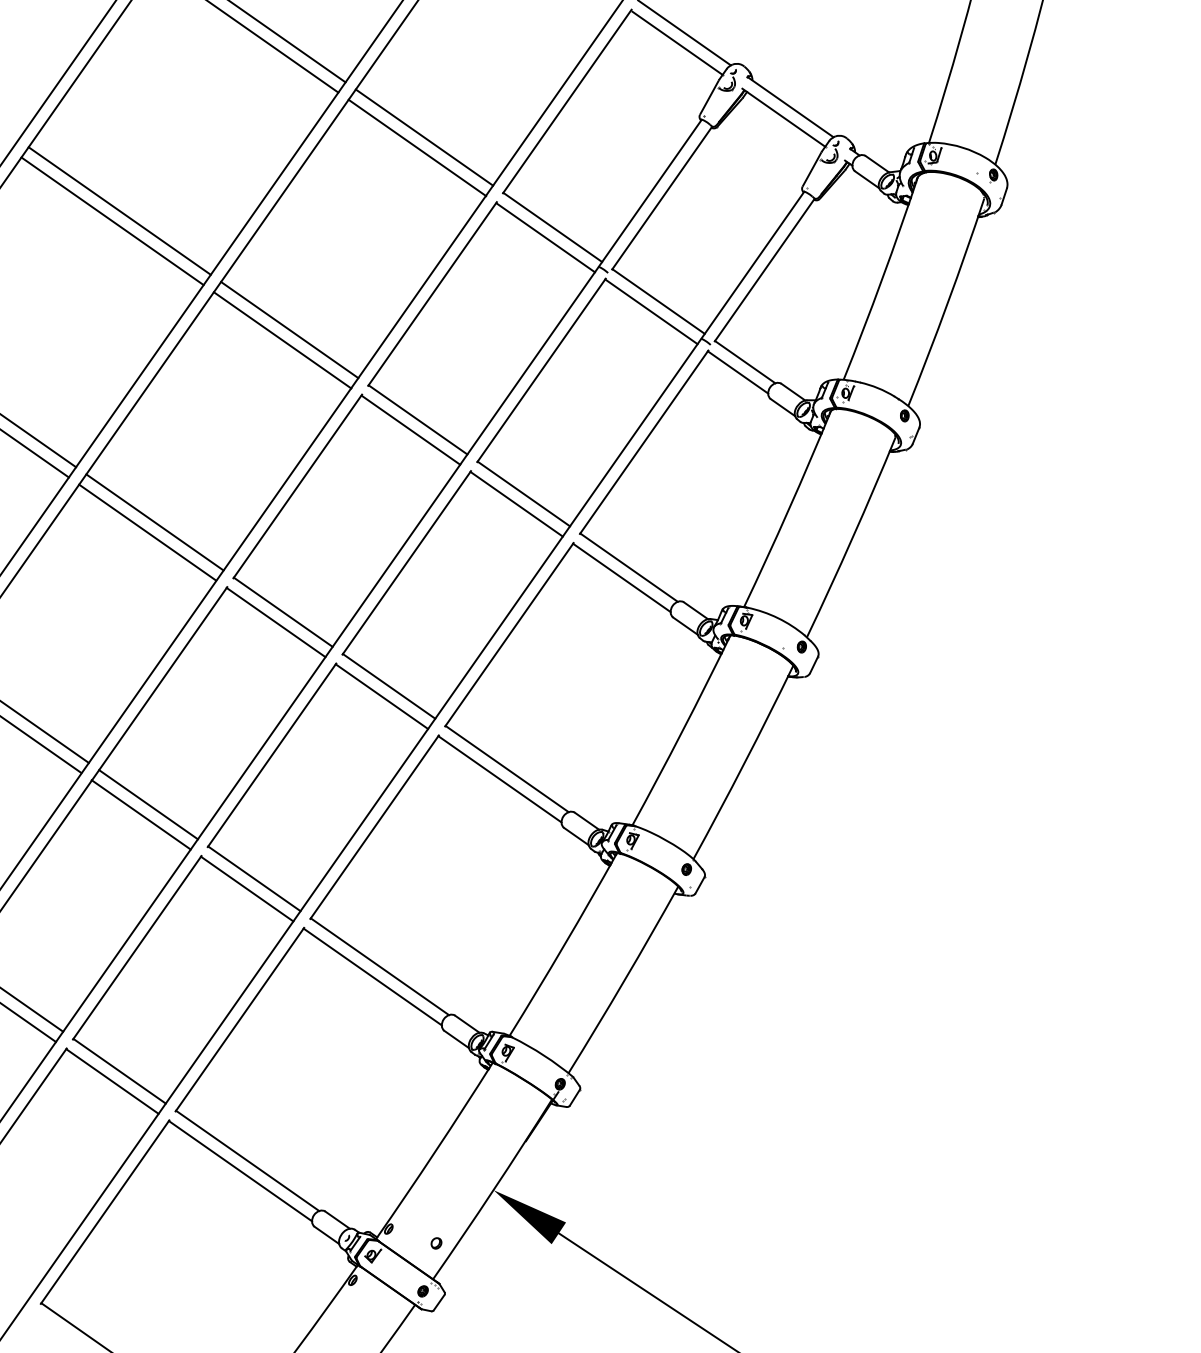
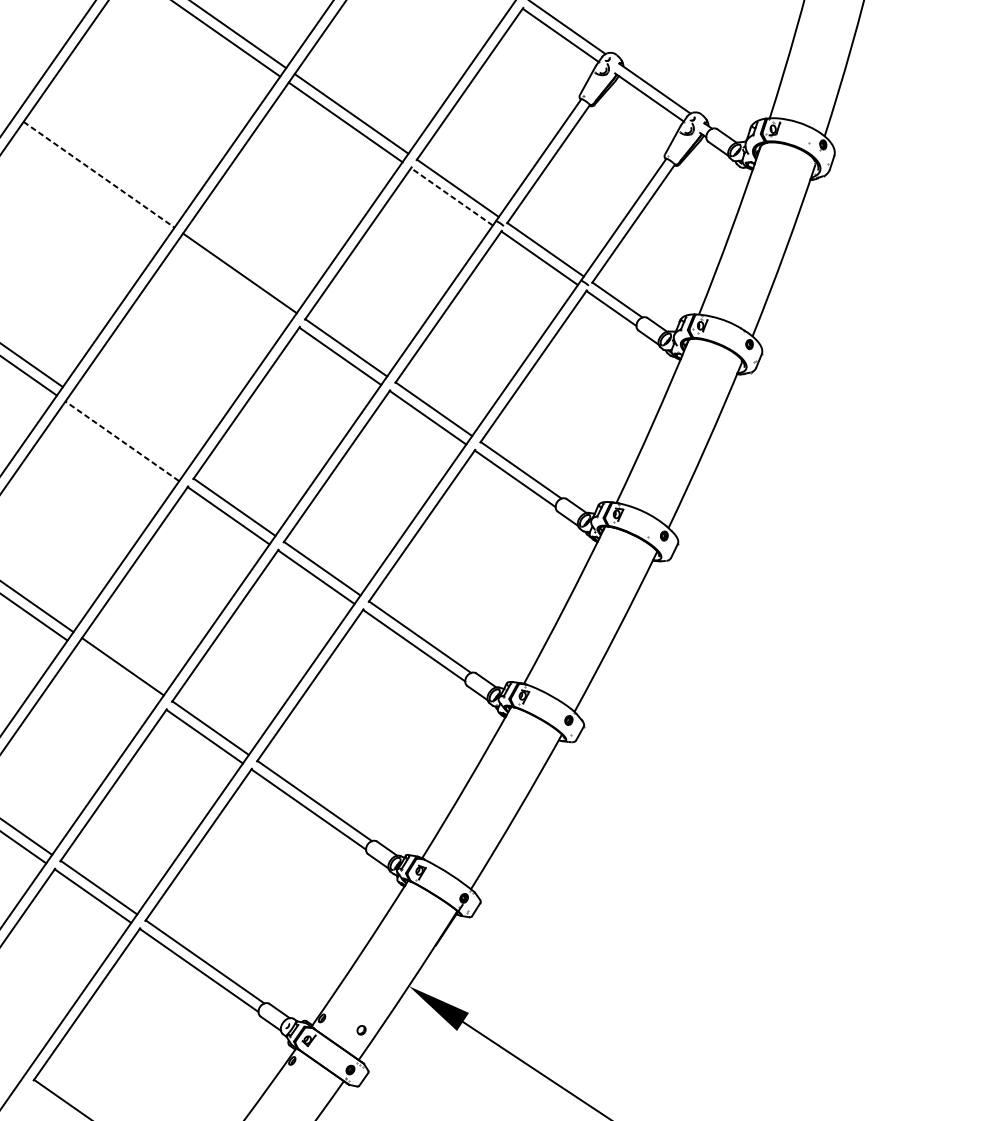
line: (120, 211) -> (99, 175), solid -> dashed
line: (112, 221) -> (93, 183), removed
line: (545, 237) -> (451, 196), solid -> dashed
line: (282, 340) -> (233, 282), removed
line: (154, 522) -> (127, 432), removed
line: (147, 532) -> (122, 441), solid -> dashed
line: (140, 814) -> (116, 674), removed

